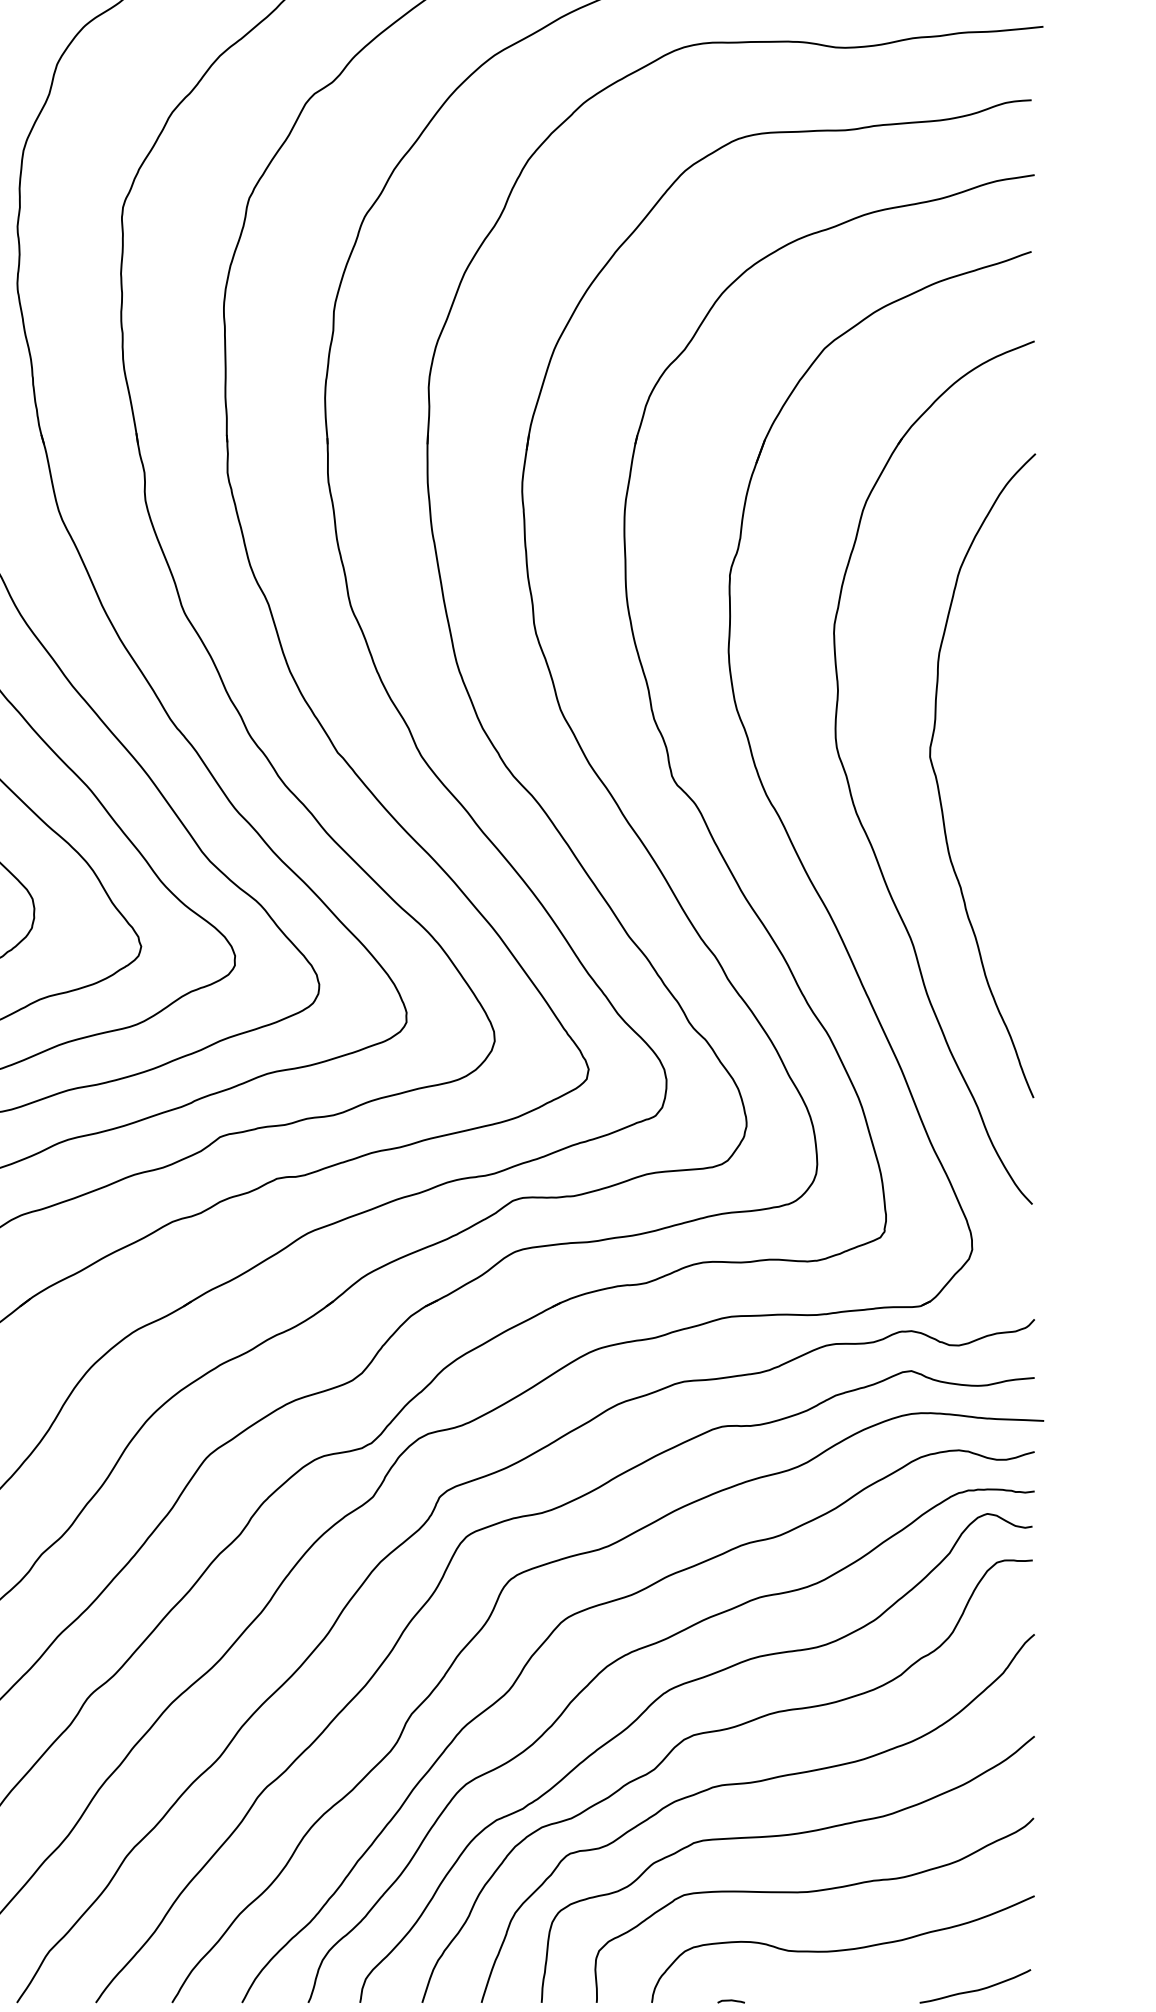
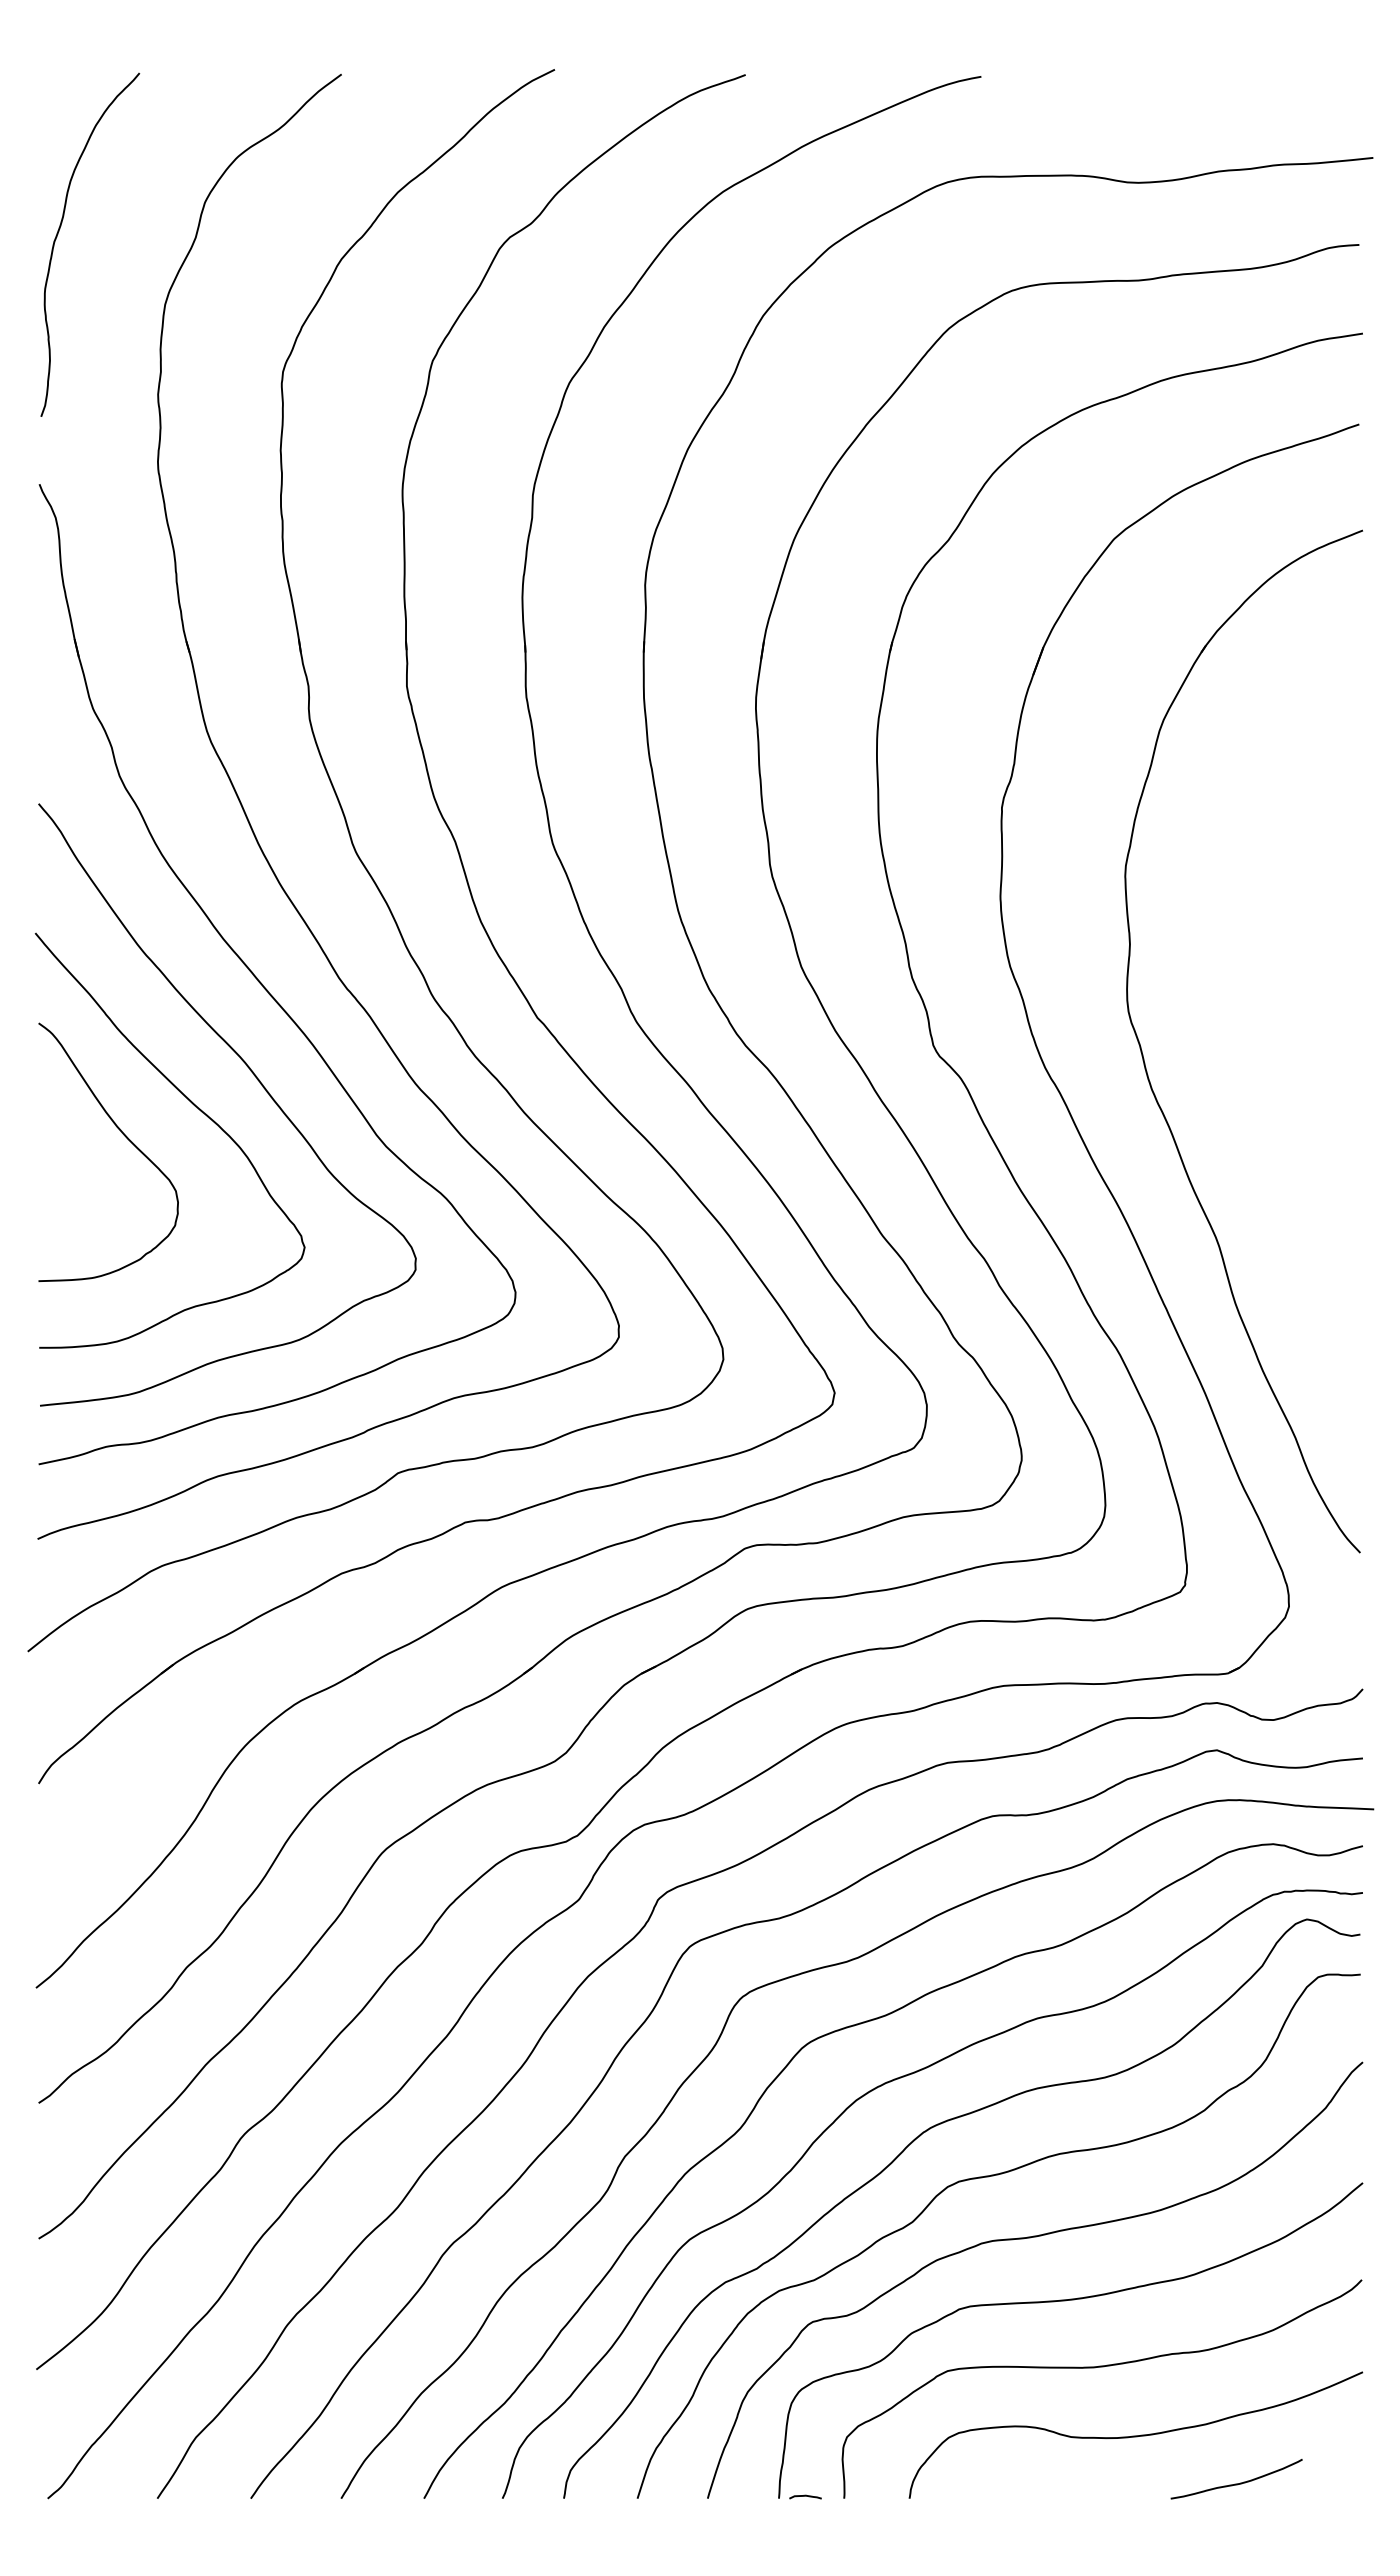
curve: (938, 785) -> (1249, 1056), removed
curve: (975, 1990) -> (1236, 2483), moved
curve: (731, 2001) -> (805, 2496), moved

